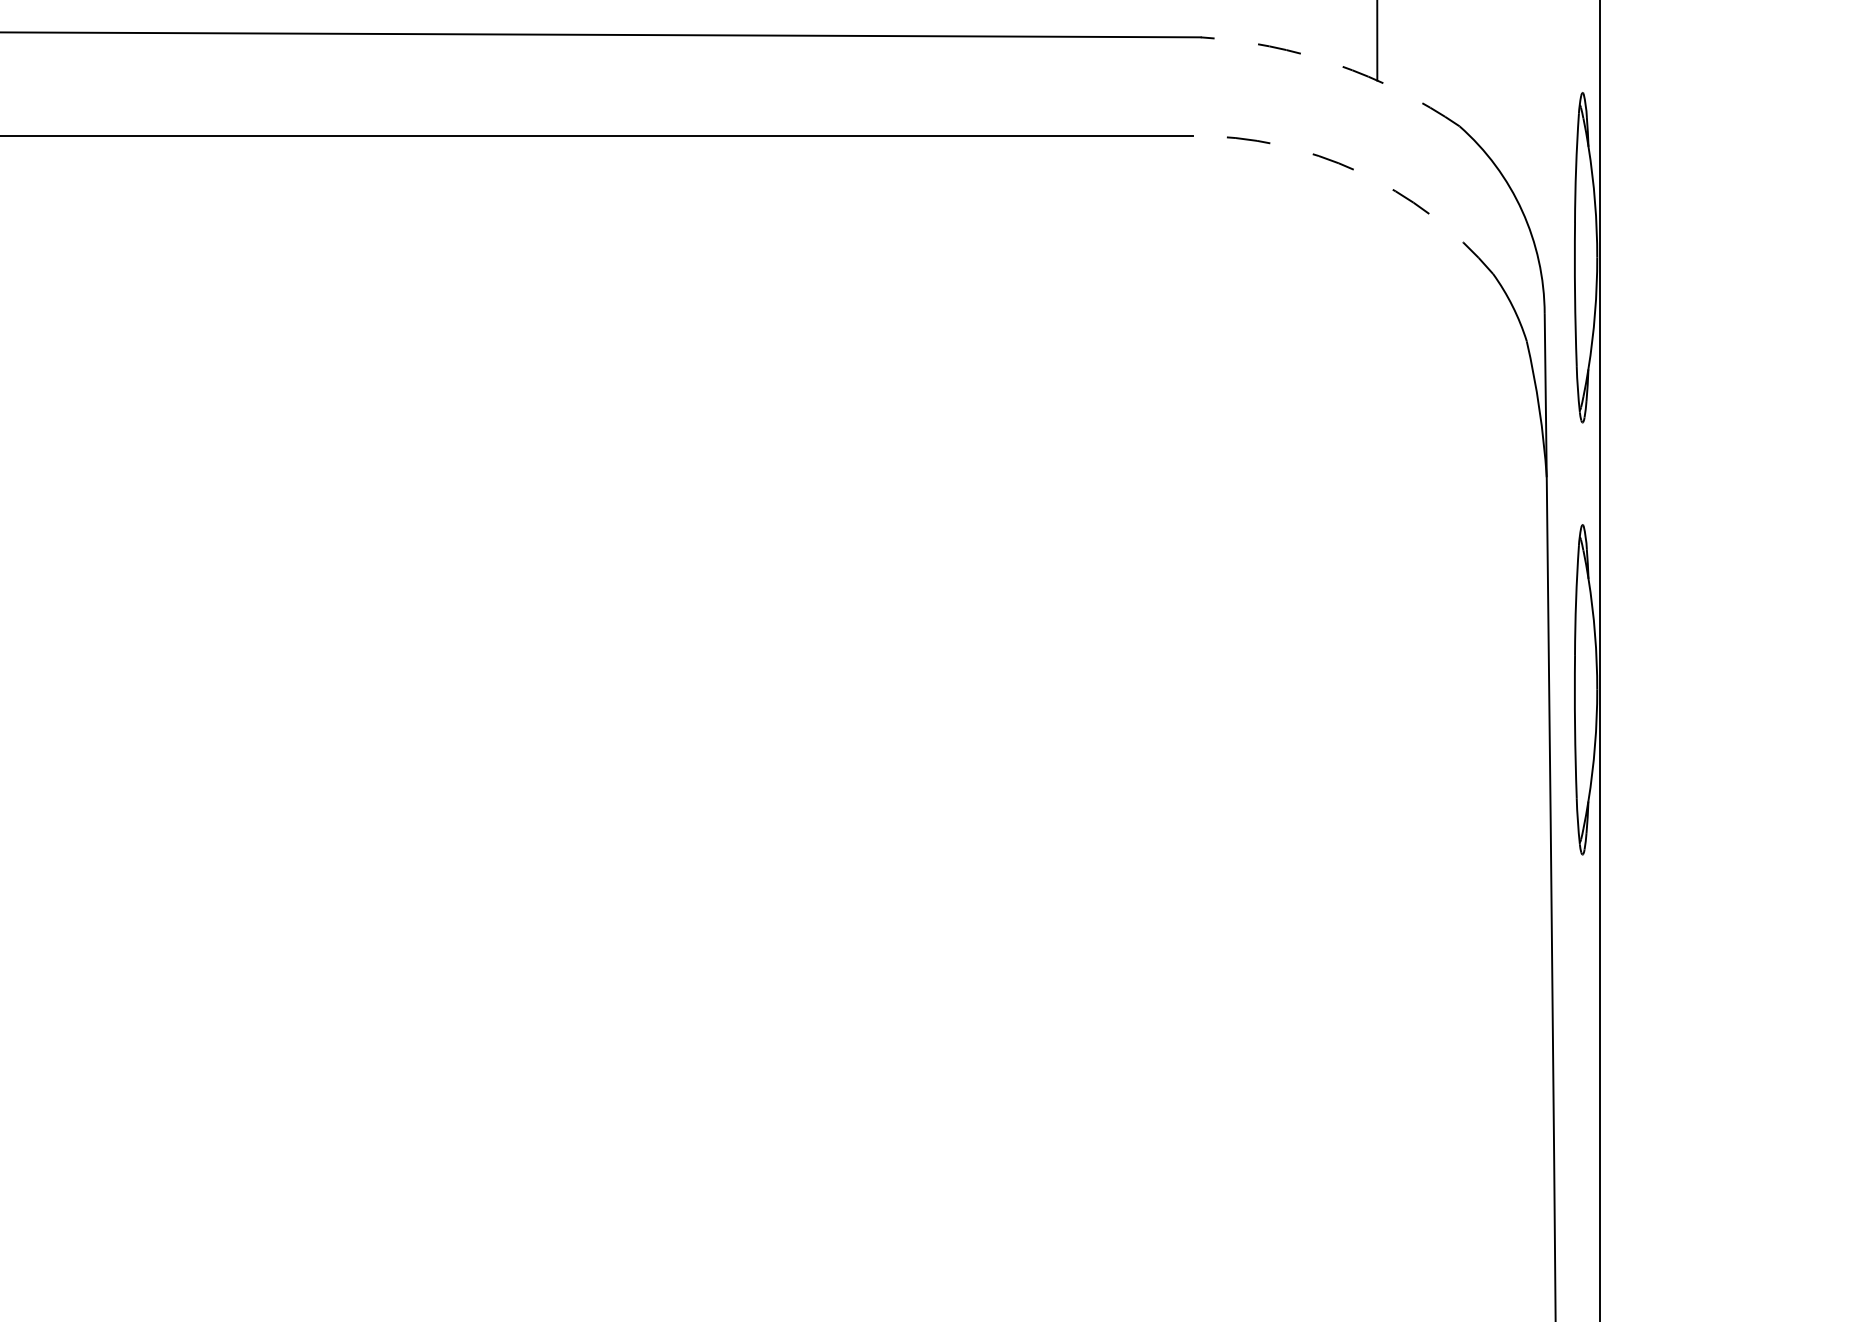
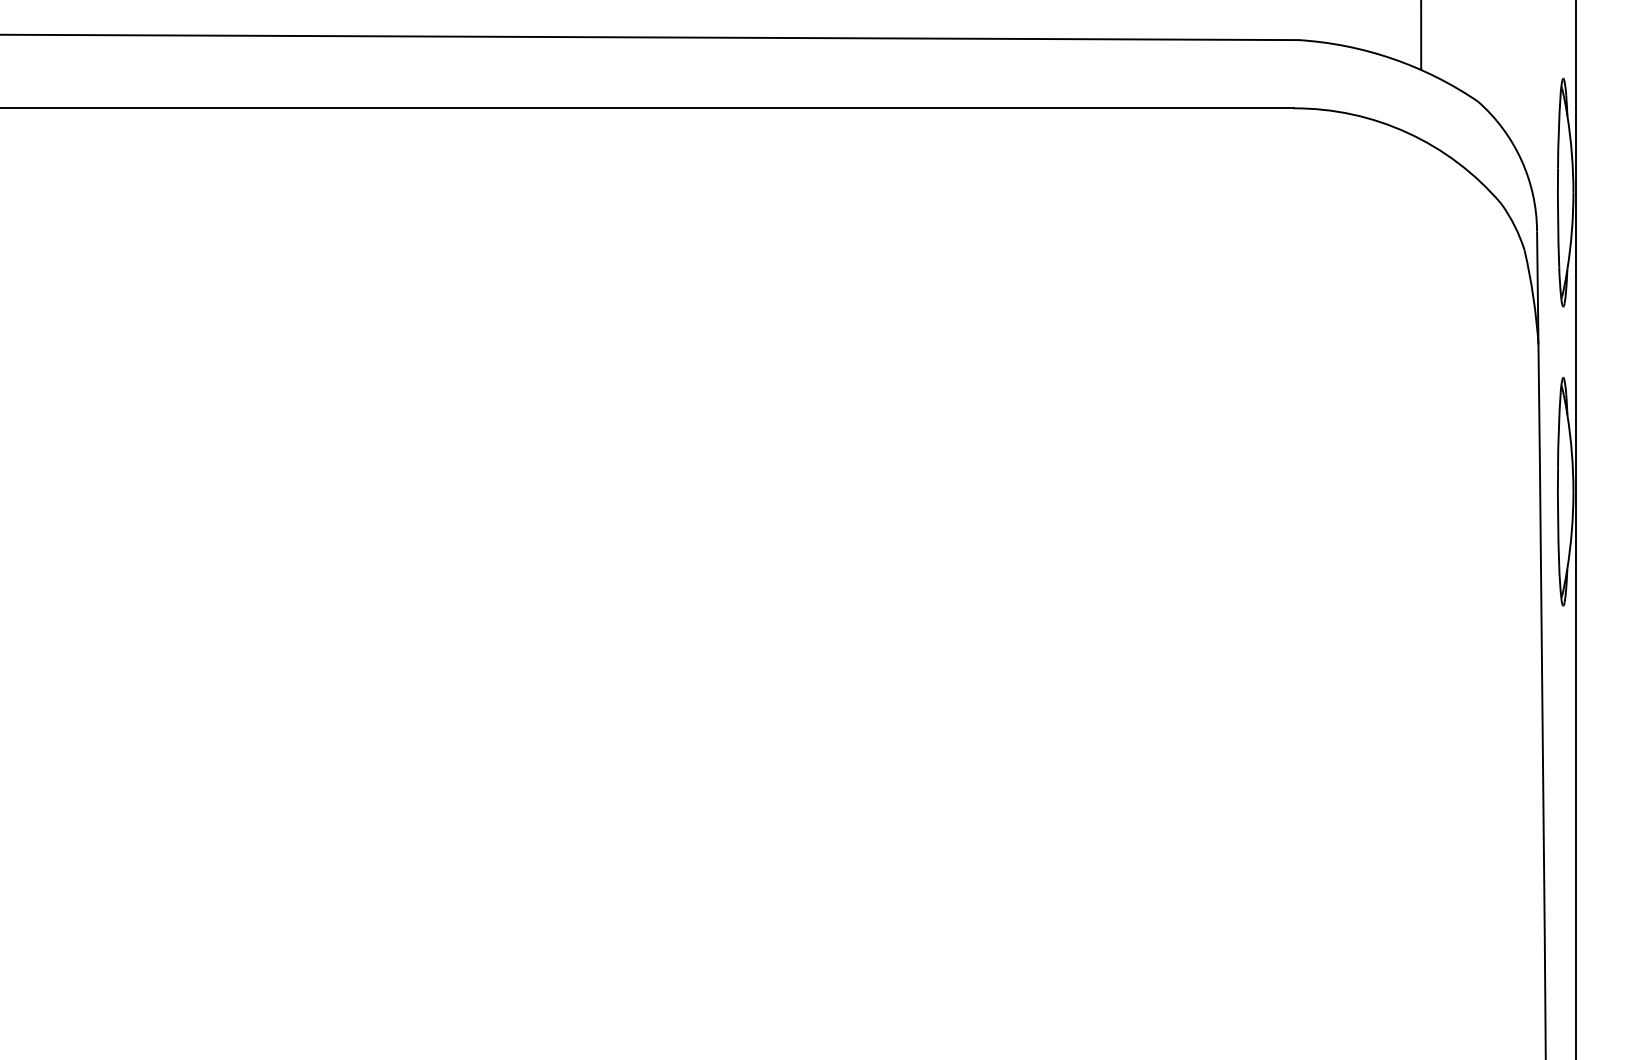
arc: (1335, 63) -> (1392, 58), dashed -> solid
arc: (1358, 172) -> (1408, 133), dashed -> solid

